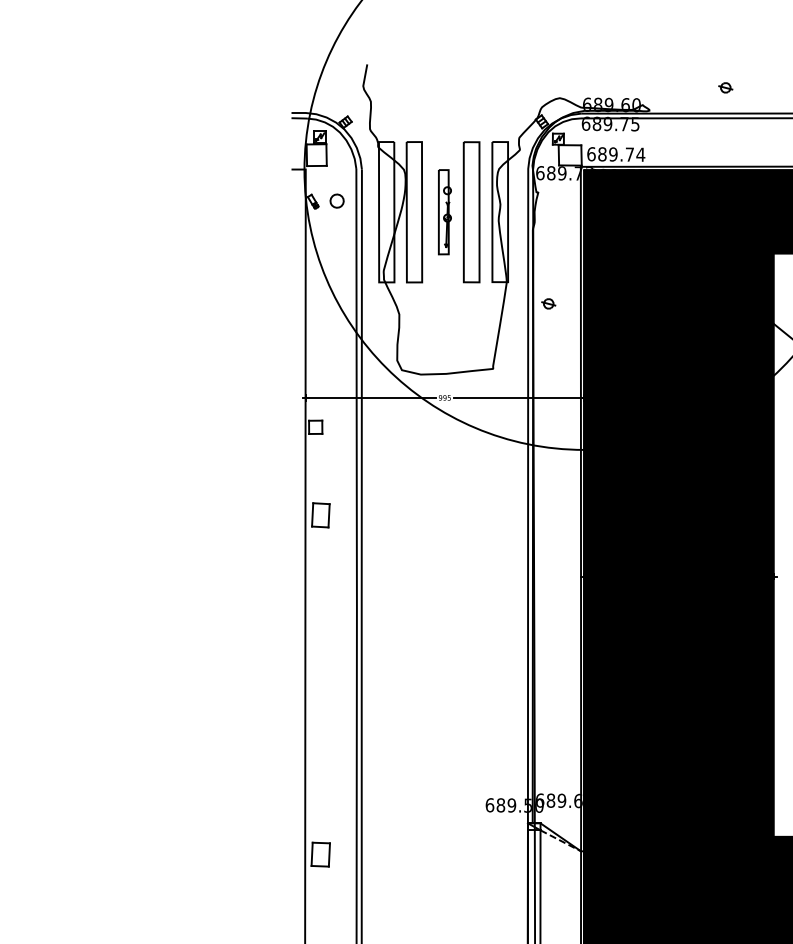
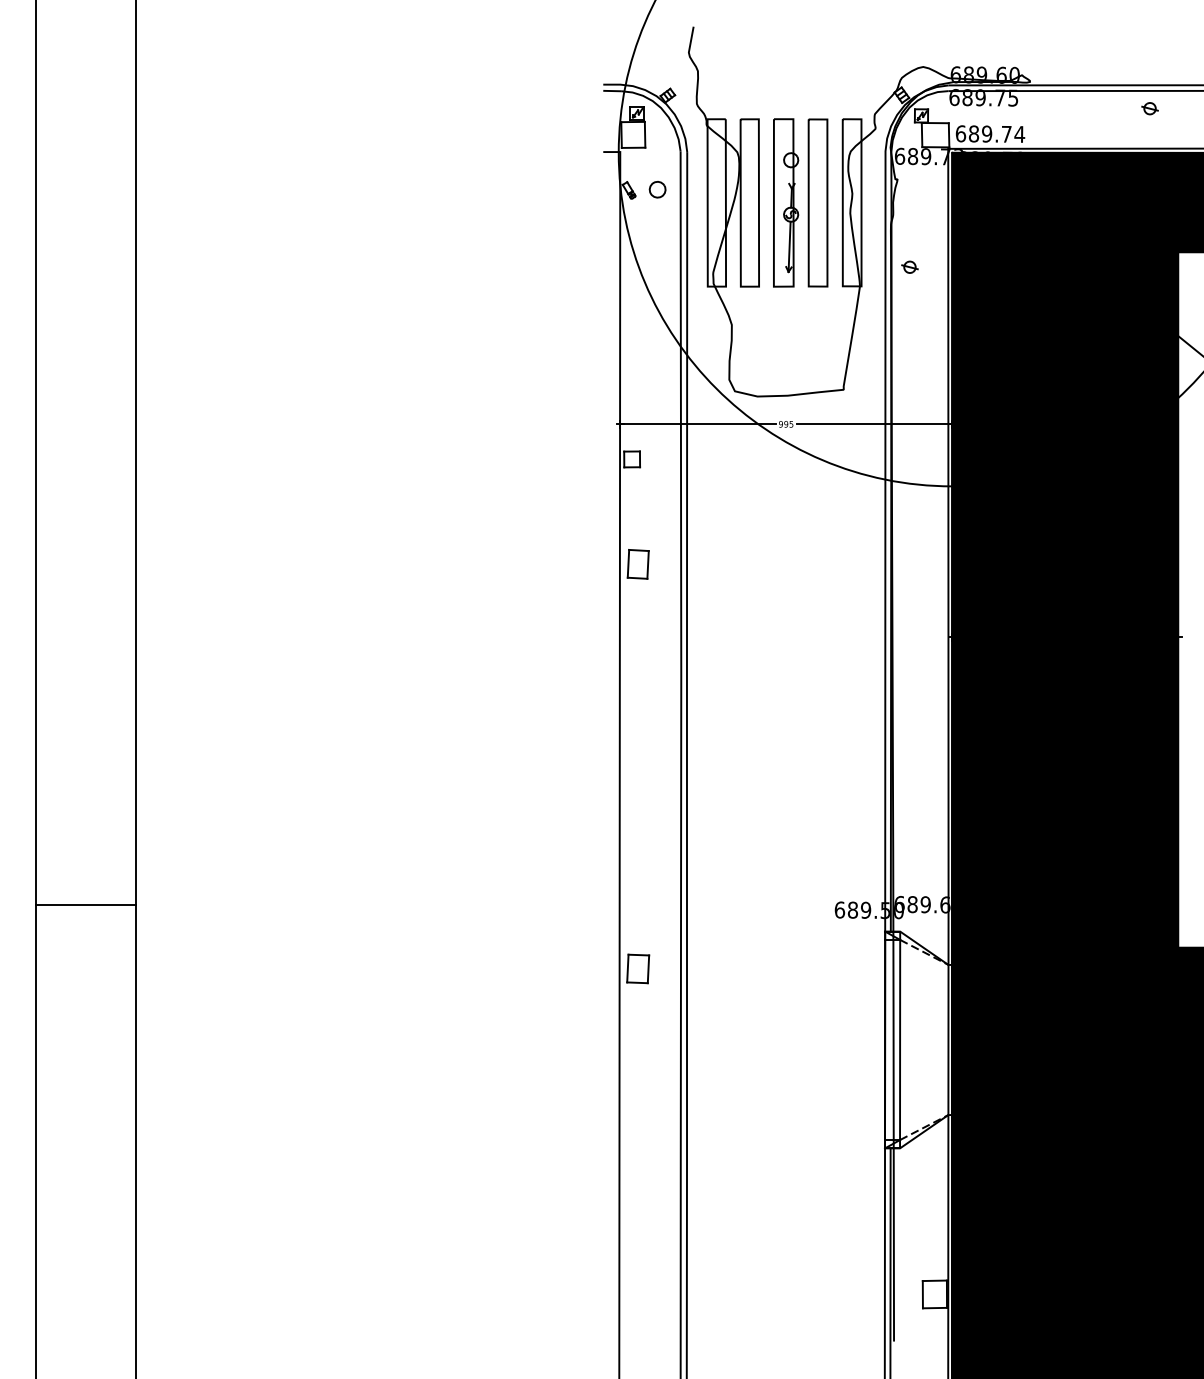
part: (725, 87) -> (1149, 108), moved
part: (445, 211) -> (786, 202), size x1.67
part: (548, 303) -> (909, 266), moved

